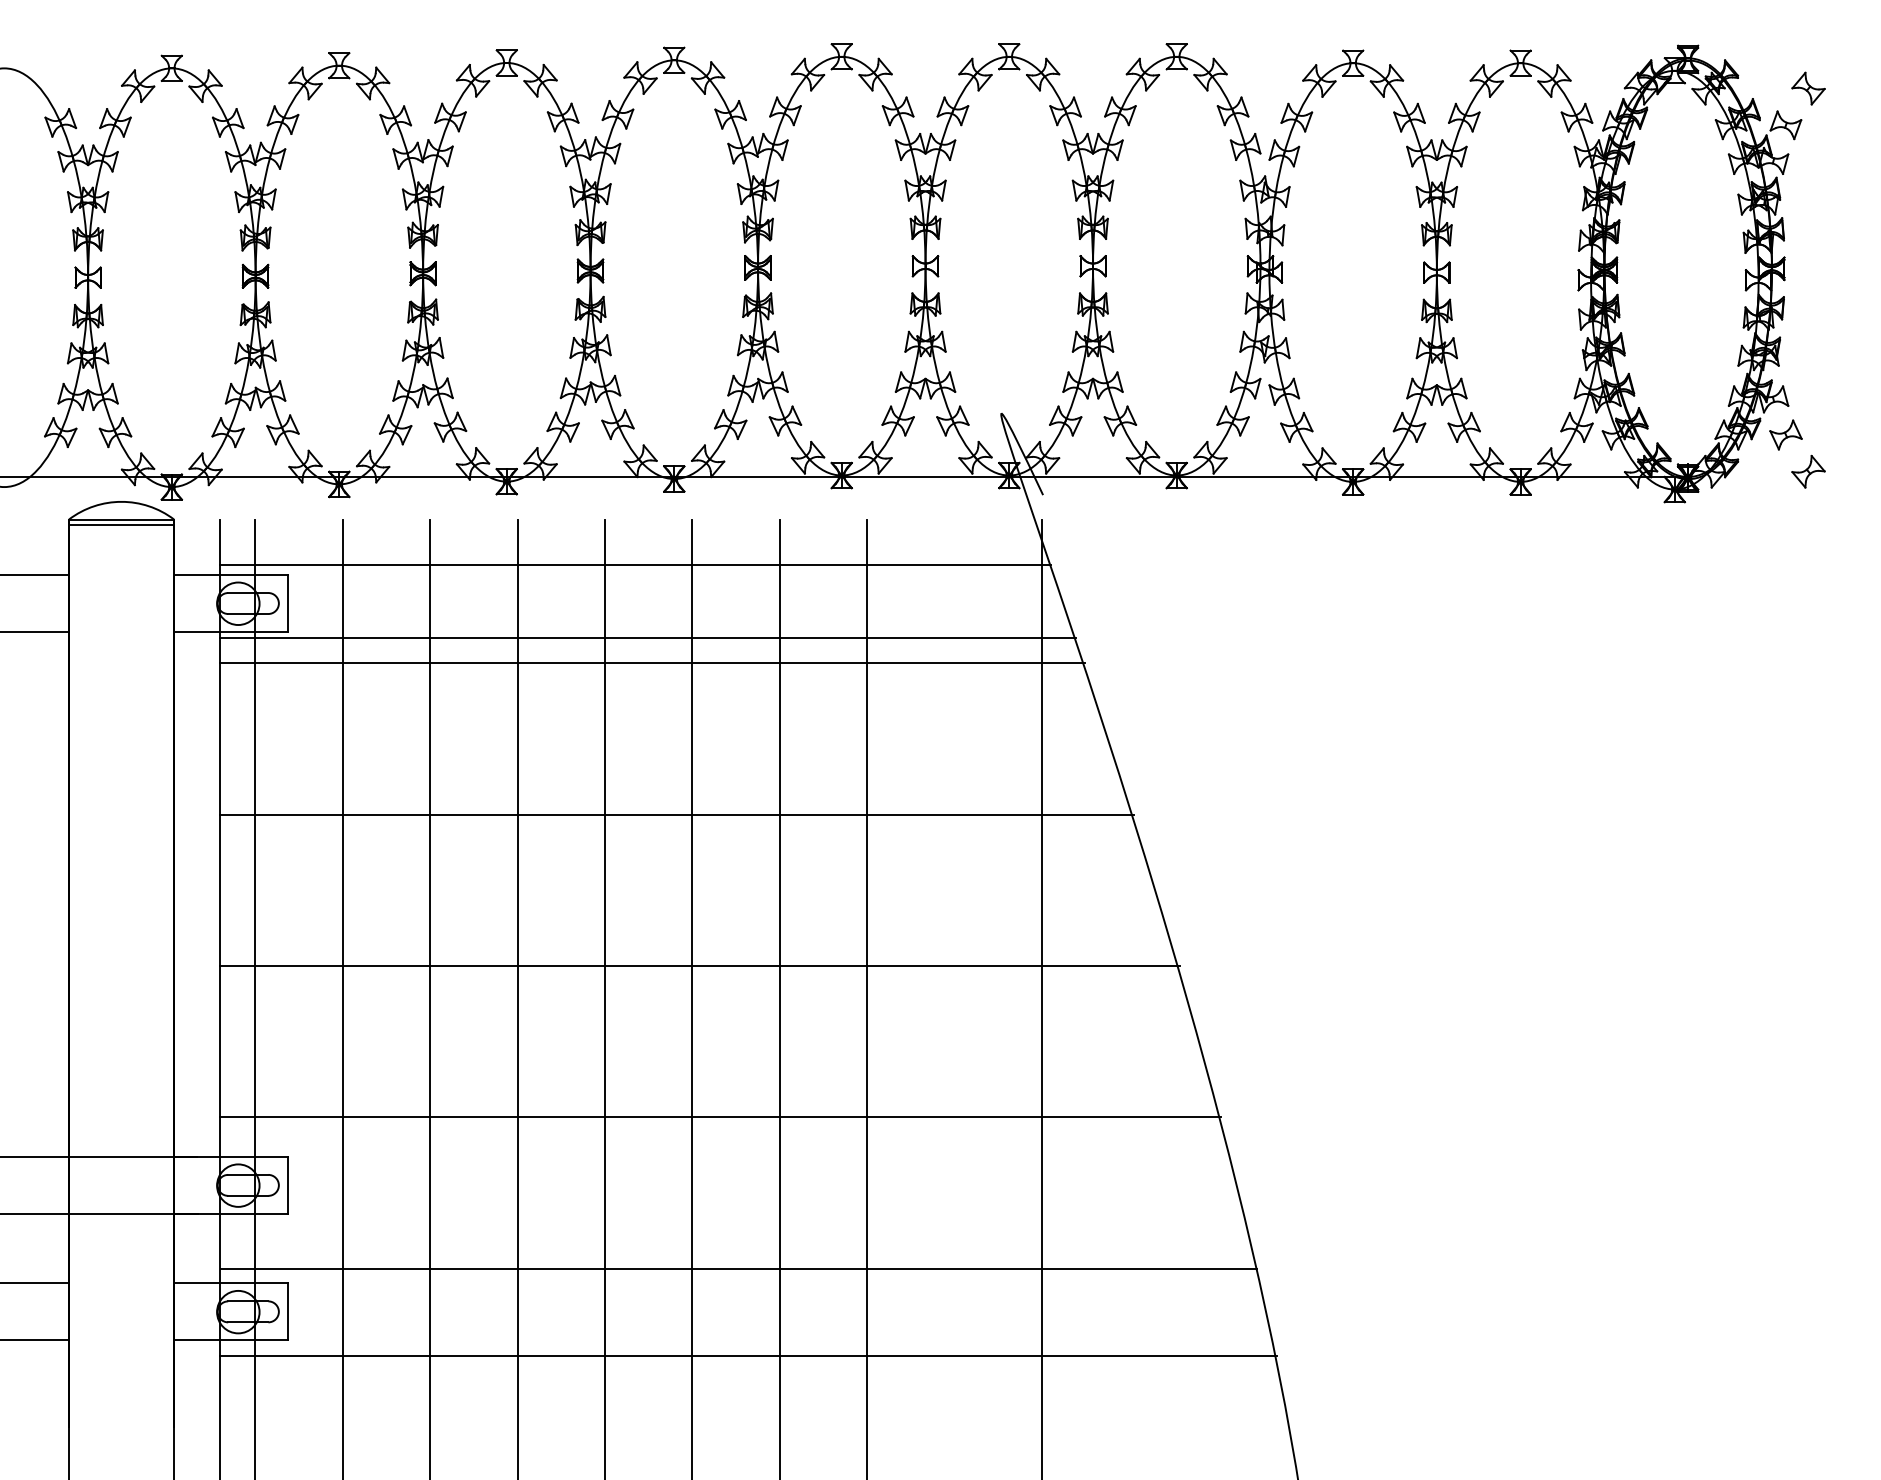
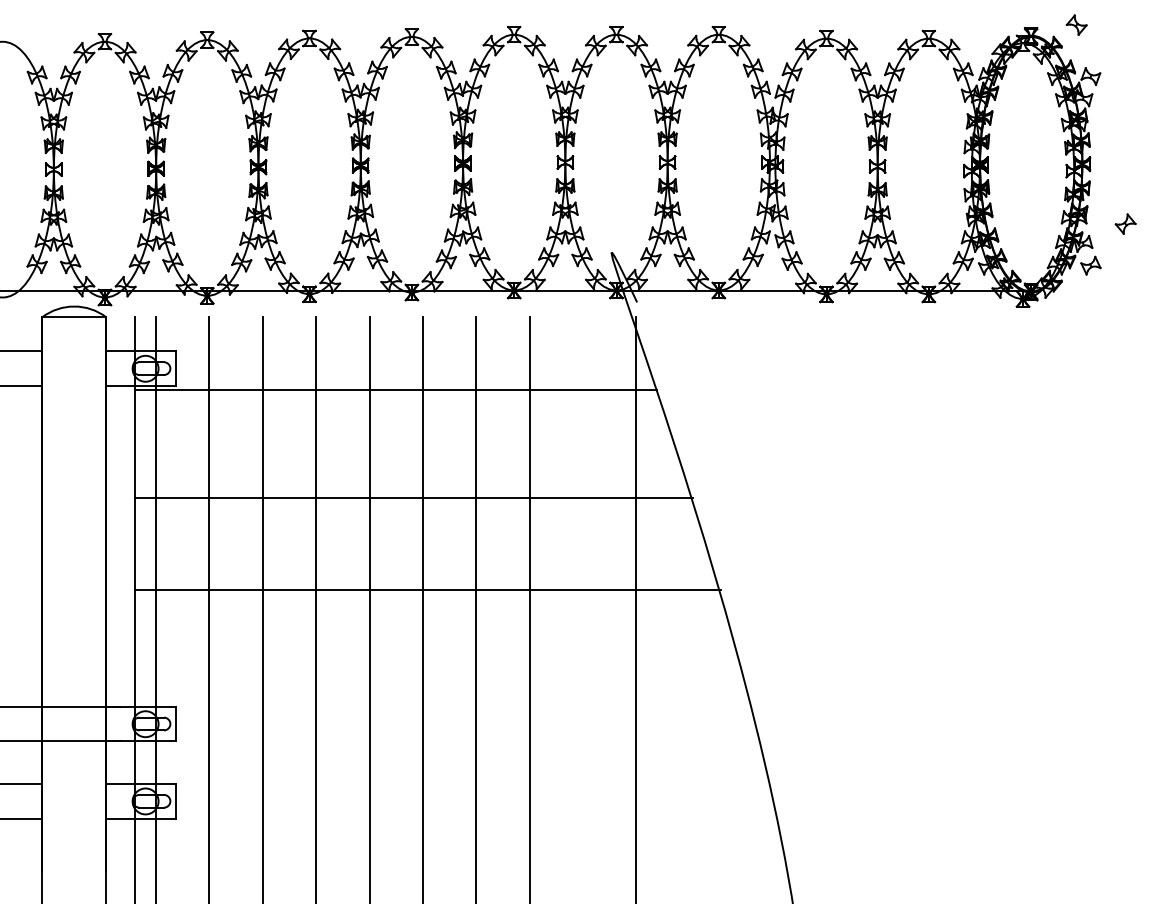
part: (1808, 87) -> (1076, 24), moved
part: (1808, 470) -> (1125, 223), moved
line: (121, 524) -> (74, 320), removed
line: (635, 565) -> (388, 345), removed
line: (652, 663) -> (398, 405), removed
line: (721, 1117) -> (440, 682), removed
line: (739, 1269) -> (451, 775), removed
line: (748, 1356) -> (457, 828), removed

